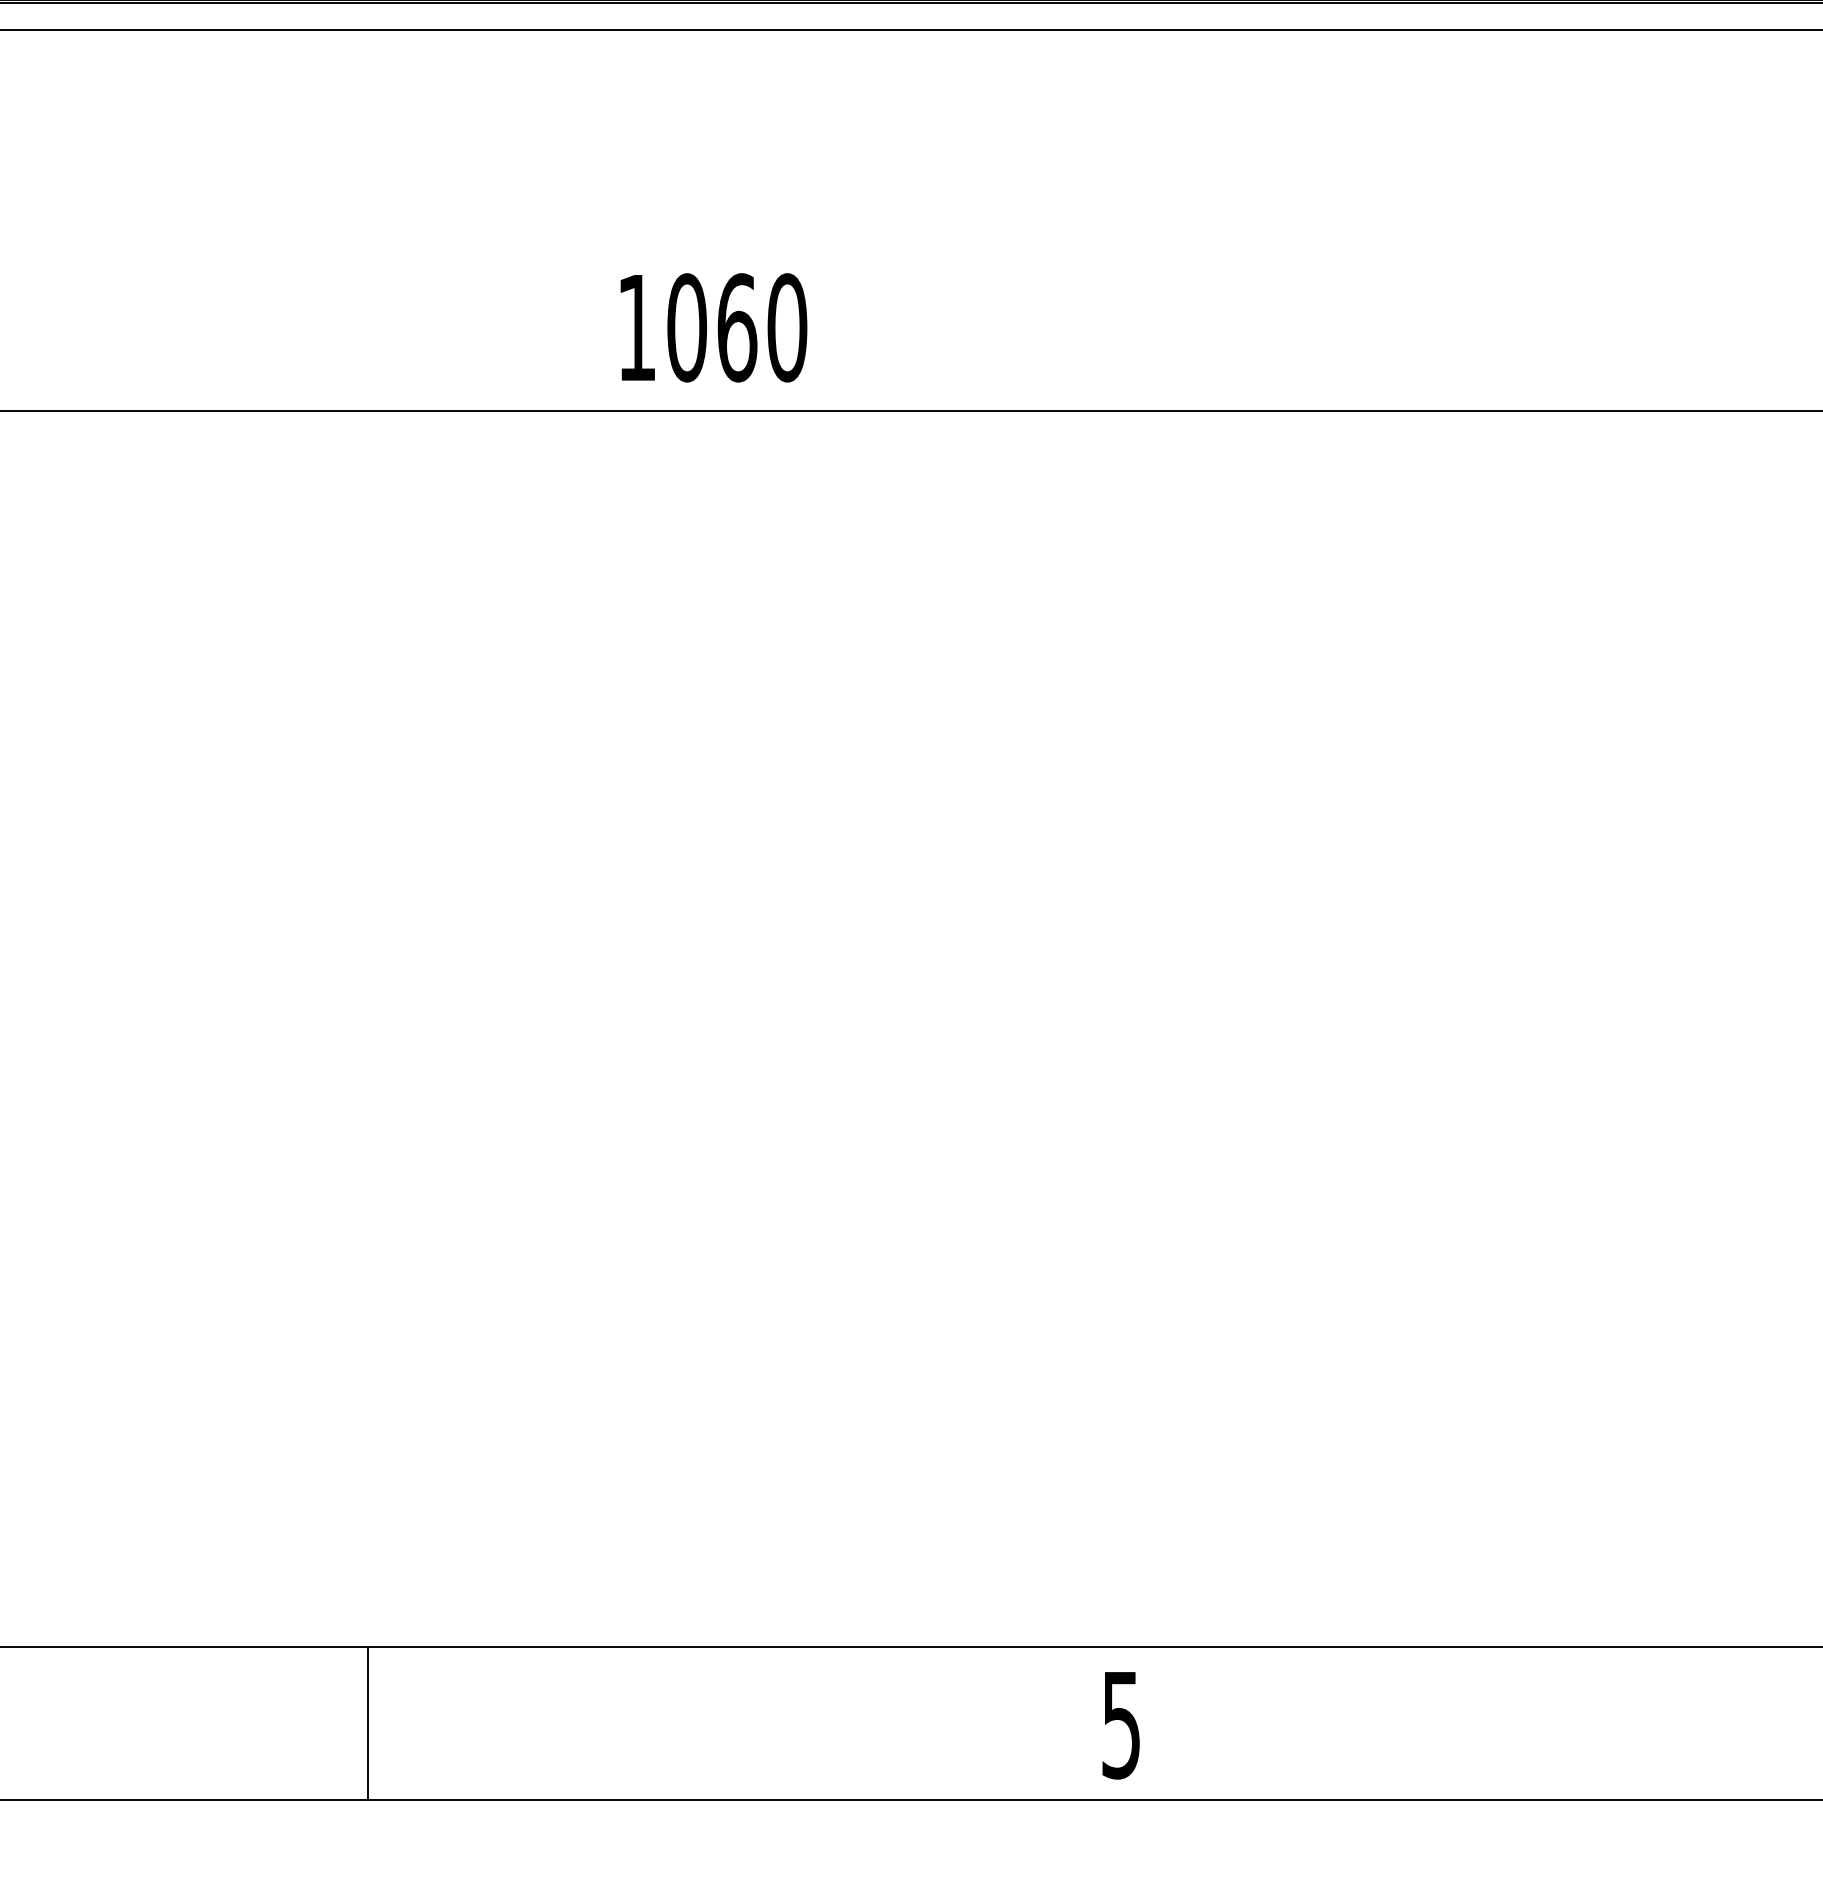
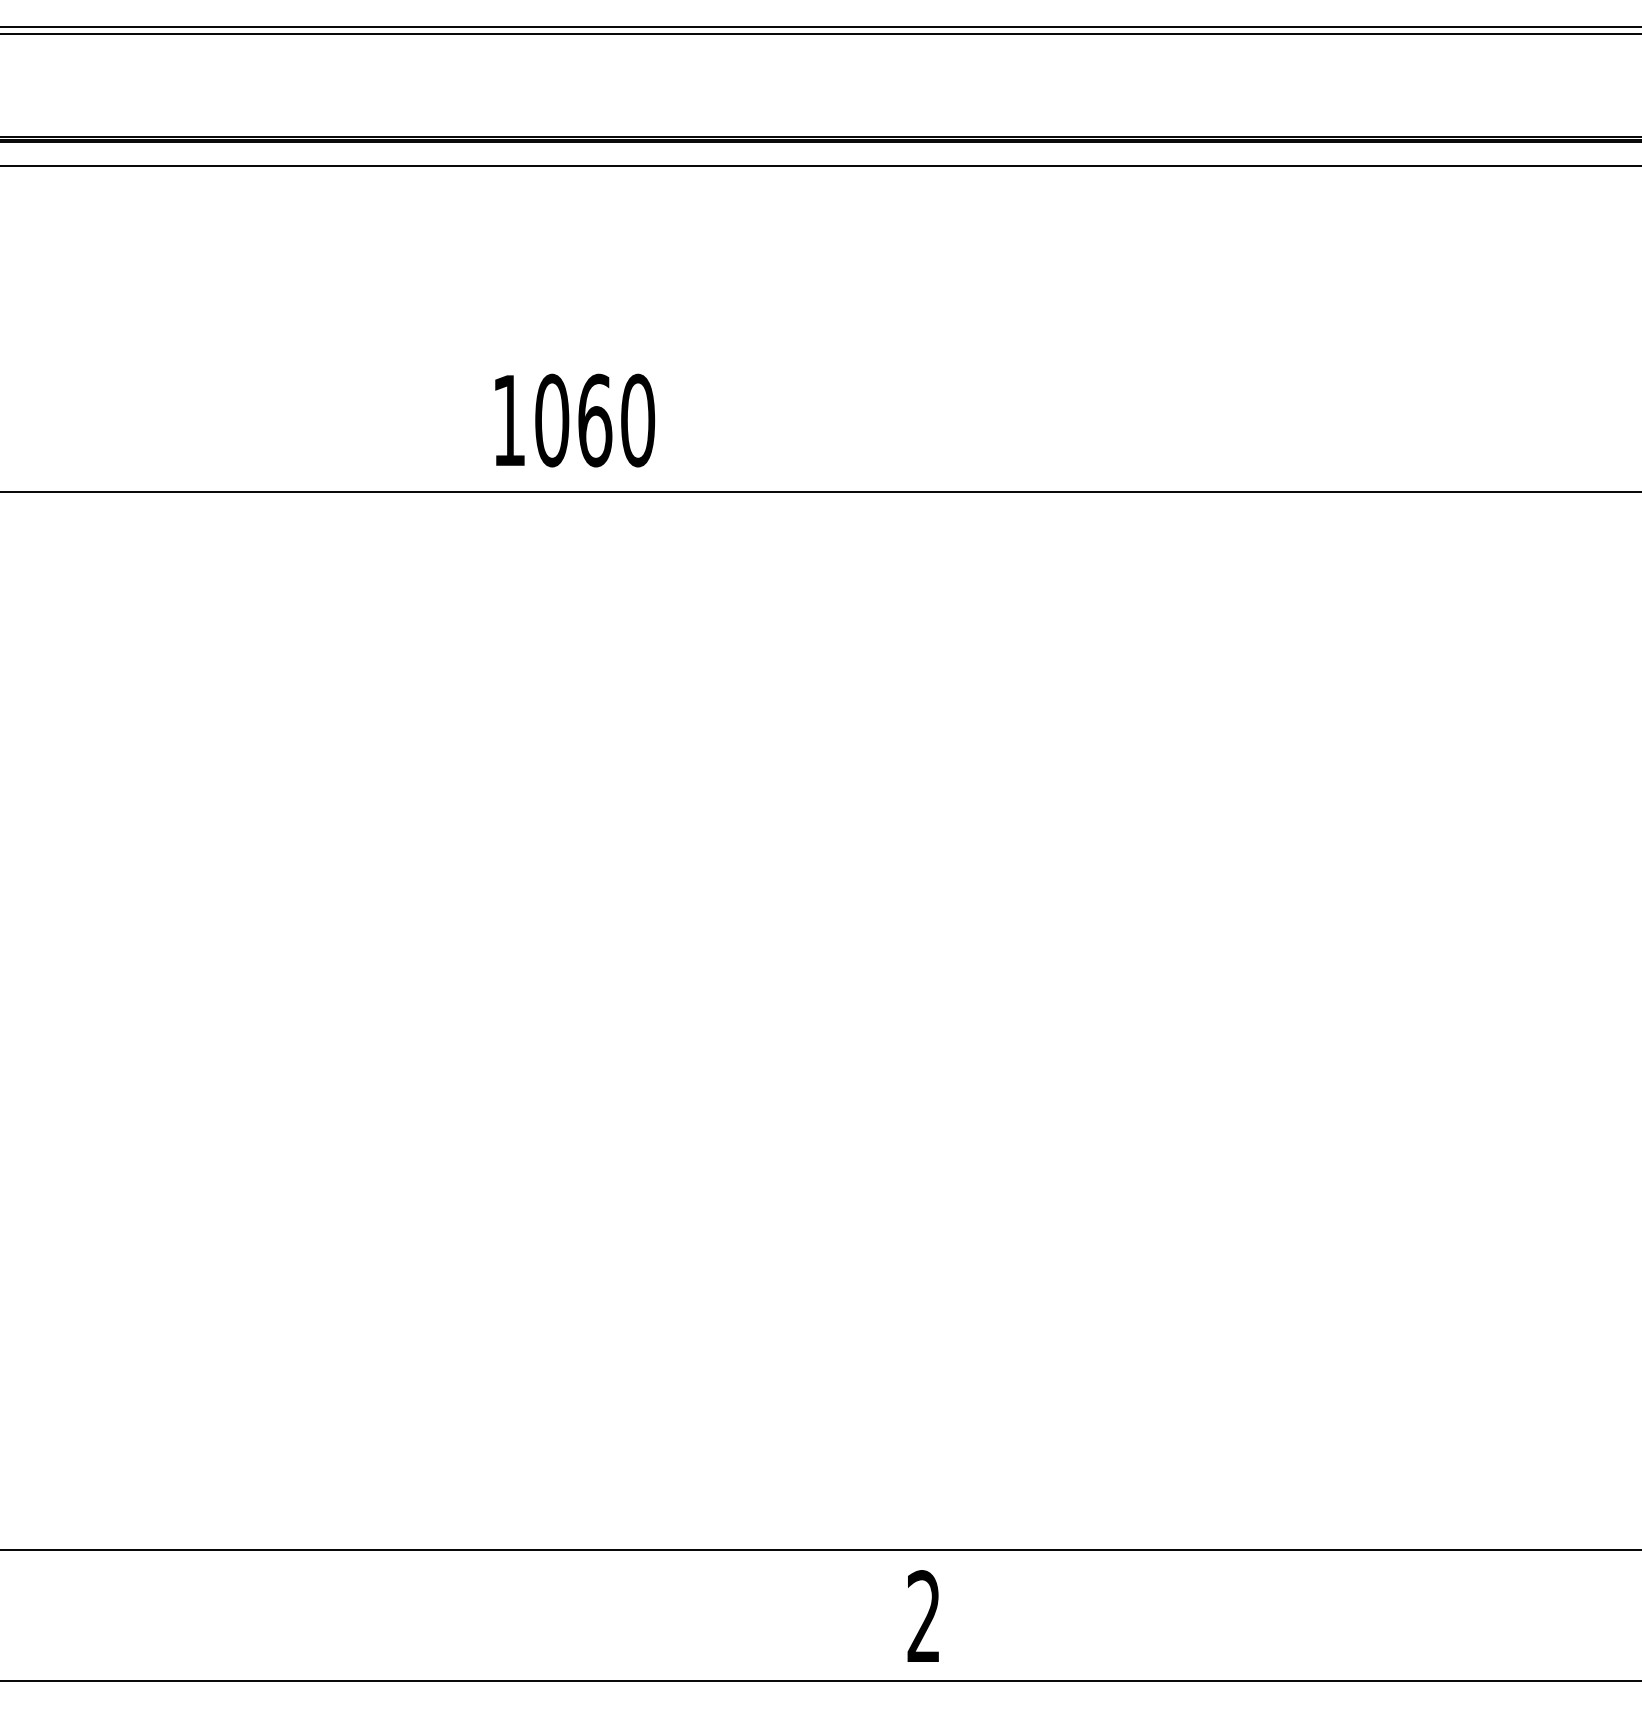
line: (368, 1724) -> (279, 1616), removed
text: (1120, 1724) -> (923, 1616), 5 -> 2

